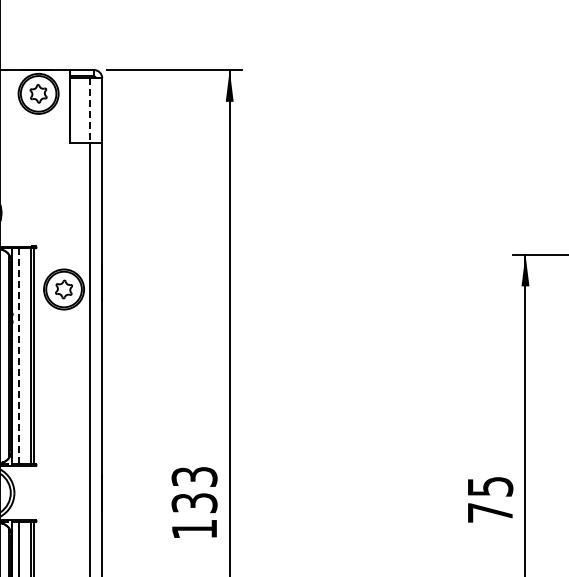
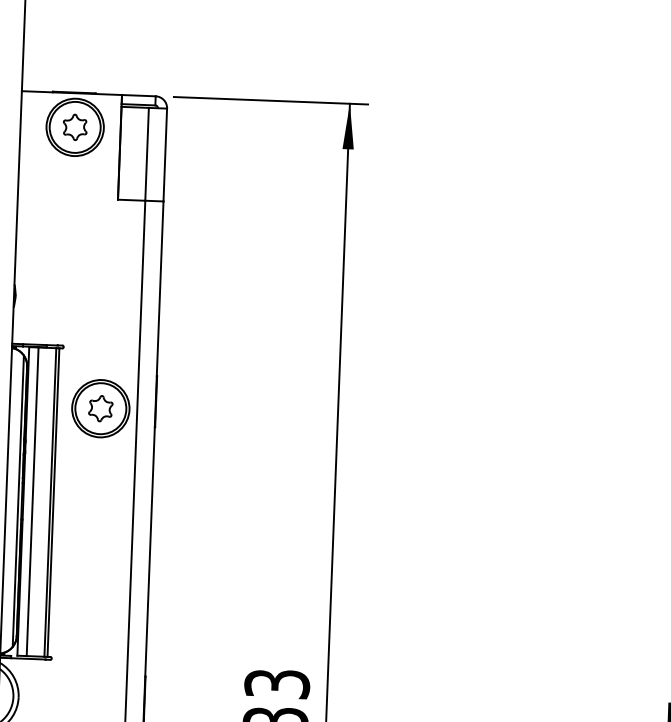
line: (89, 111) -> (147, 155), dashed -> solid
line: (18, 356) -> (31, 502), dashed -> solid

